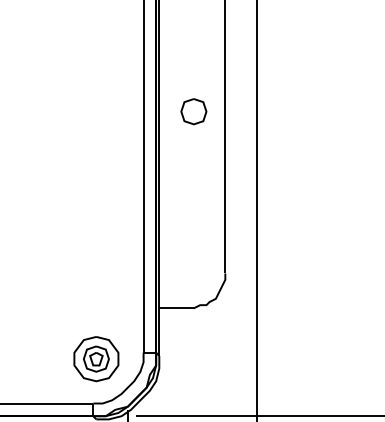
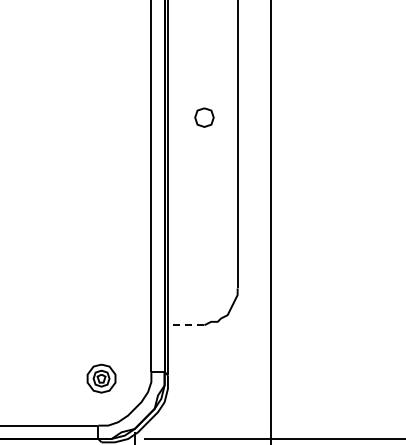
part: (193, 111) -> (204, 117), size x0.7
line: (175, 308) -> (185, 325), solid -> dashed
part: (96, 358) -> (101, 378), size x0.6

